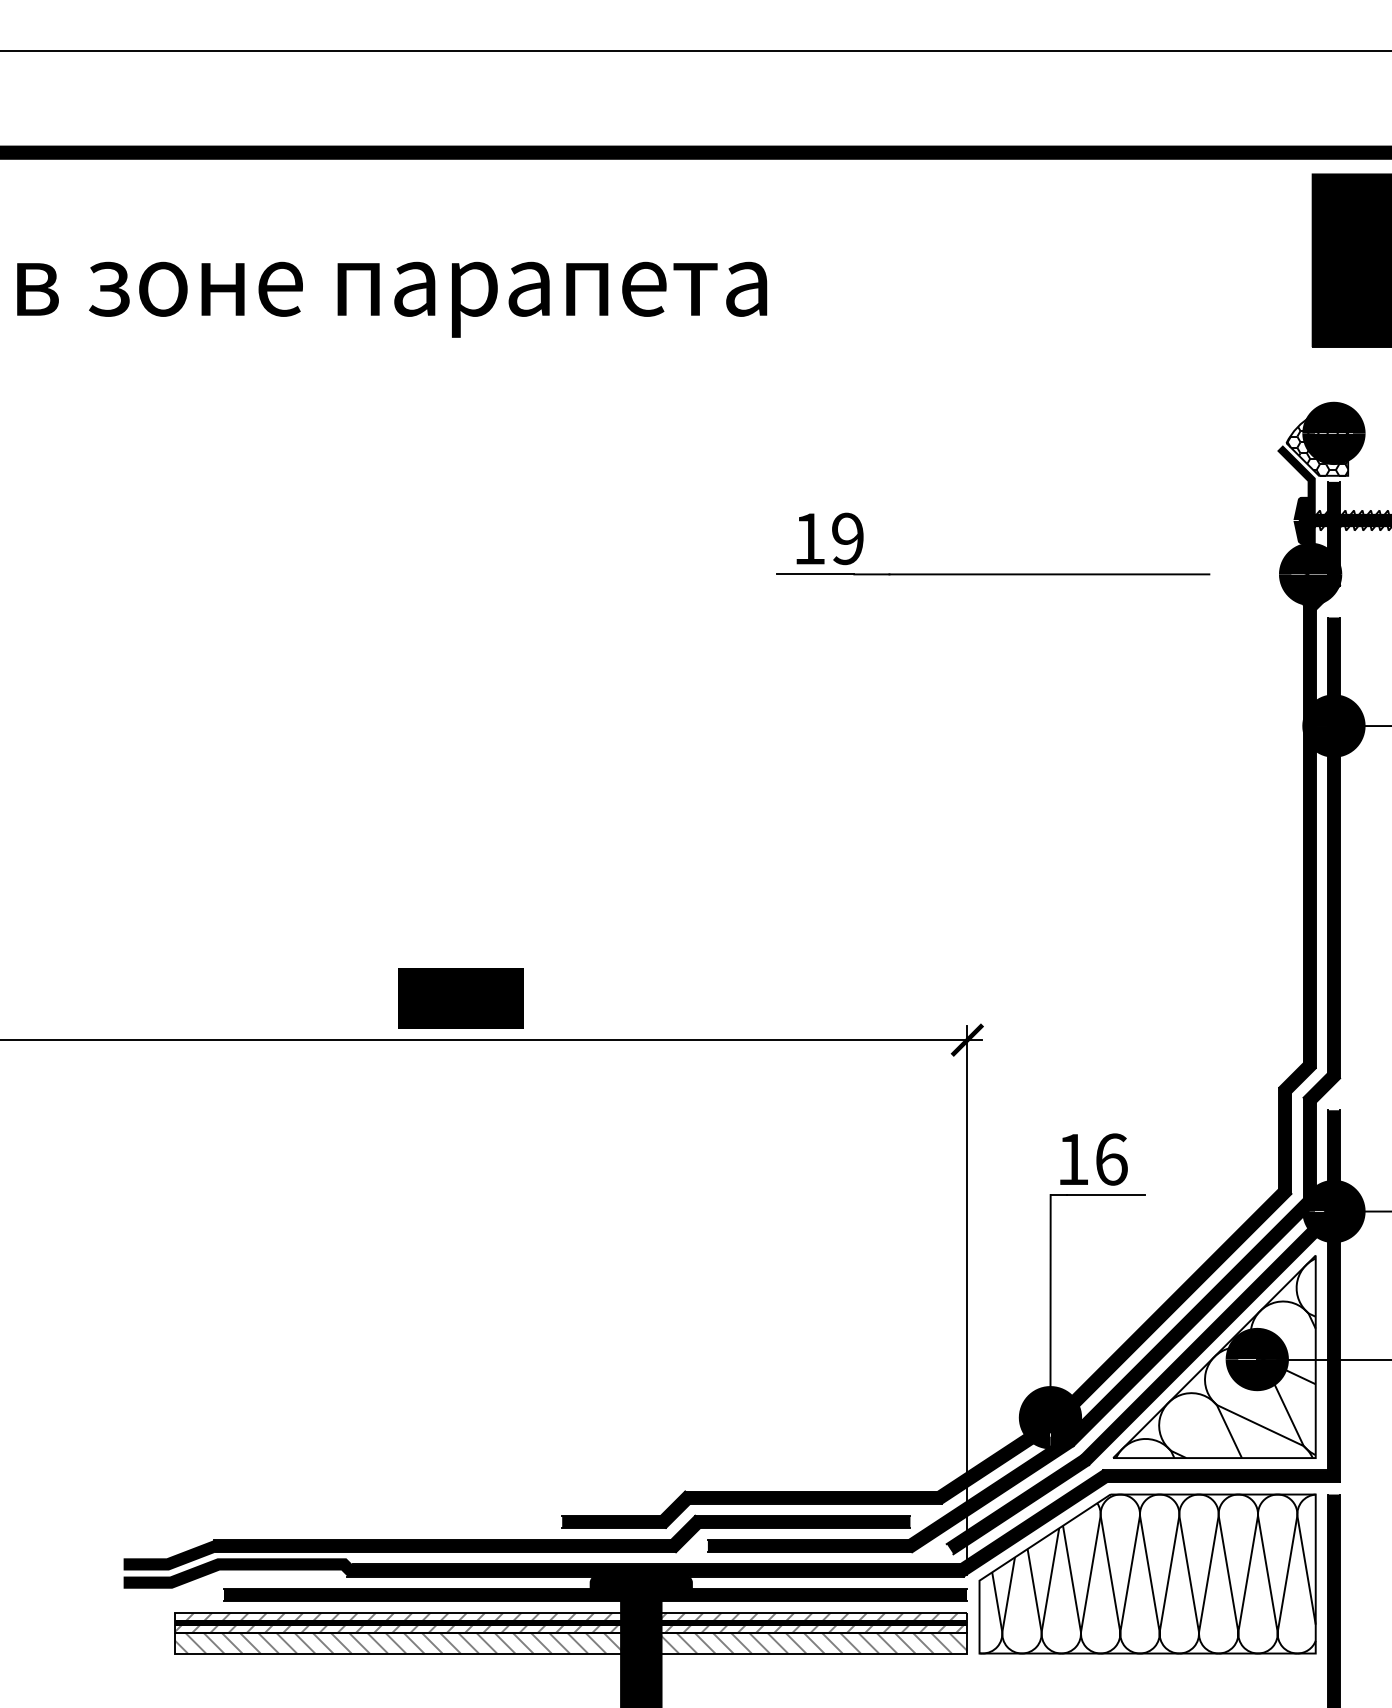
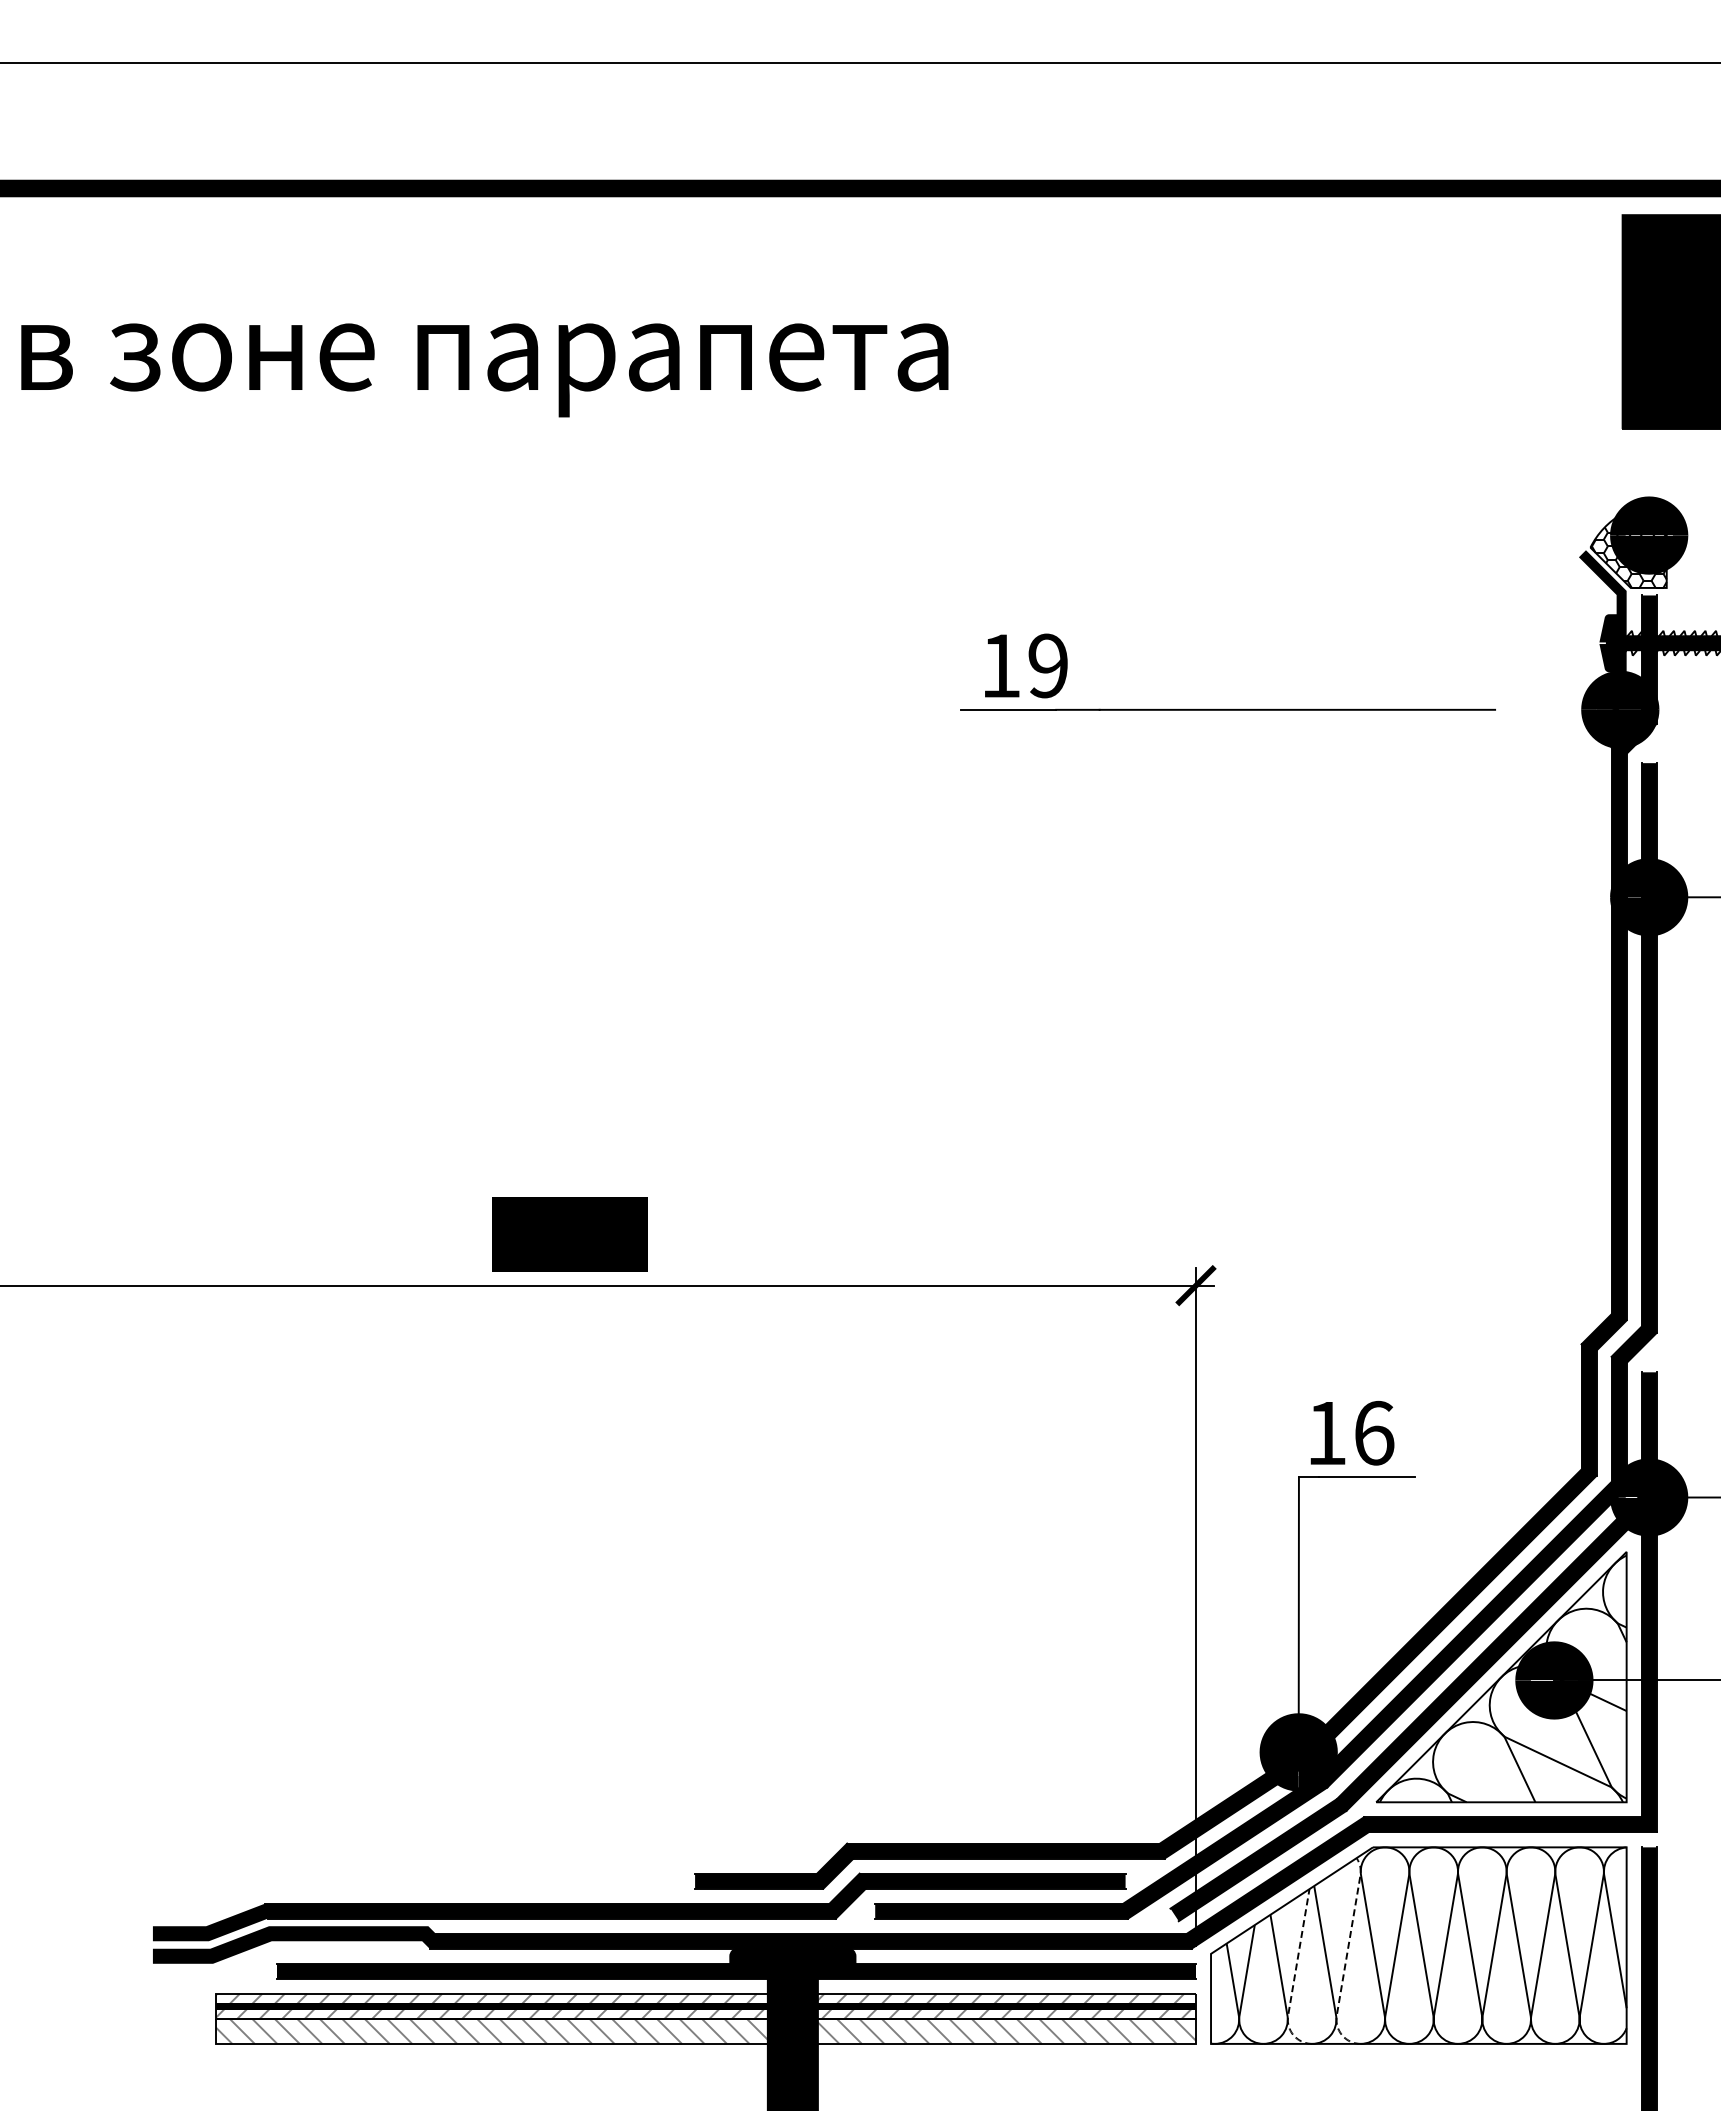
line: (1088, 1586) -> (1345, 1961), solid -> dashed
line: (1047, 1602) -> (1294, 1980), solid -> dashed

